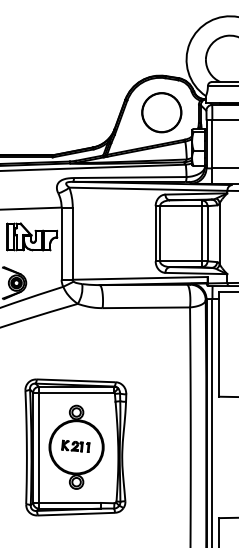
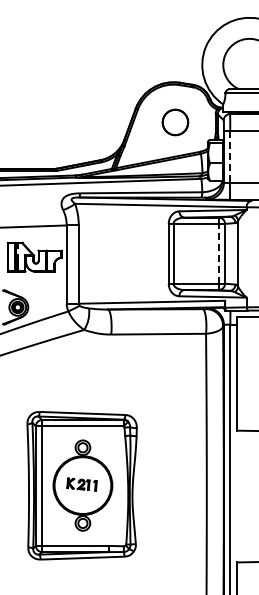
circle: (161, 112) -> (175, 122), size x0.6
line: (212, 144) -> (230, 157), solid -> dashed
line: (201, 233) -> (218, 253), solid -> dashed

